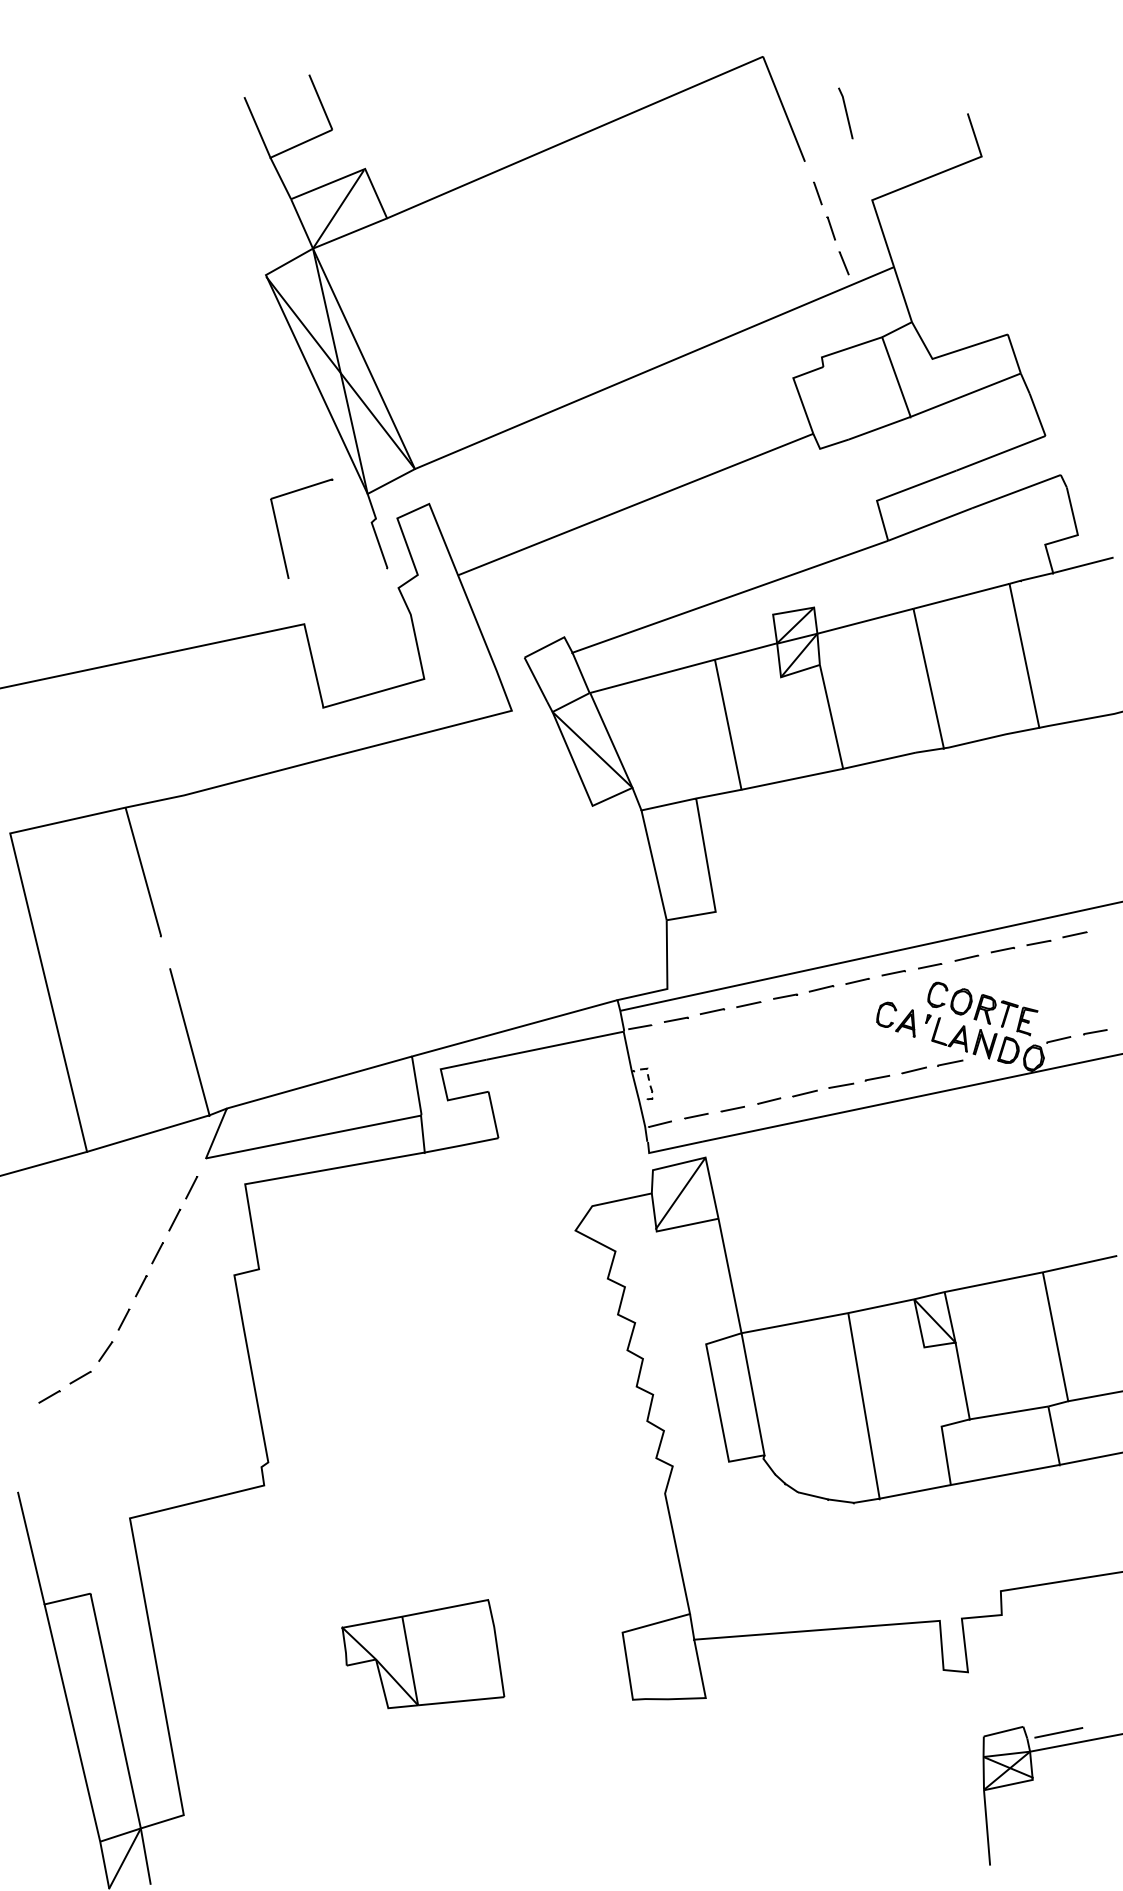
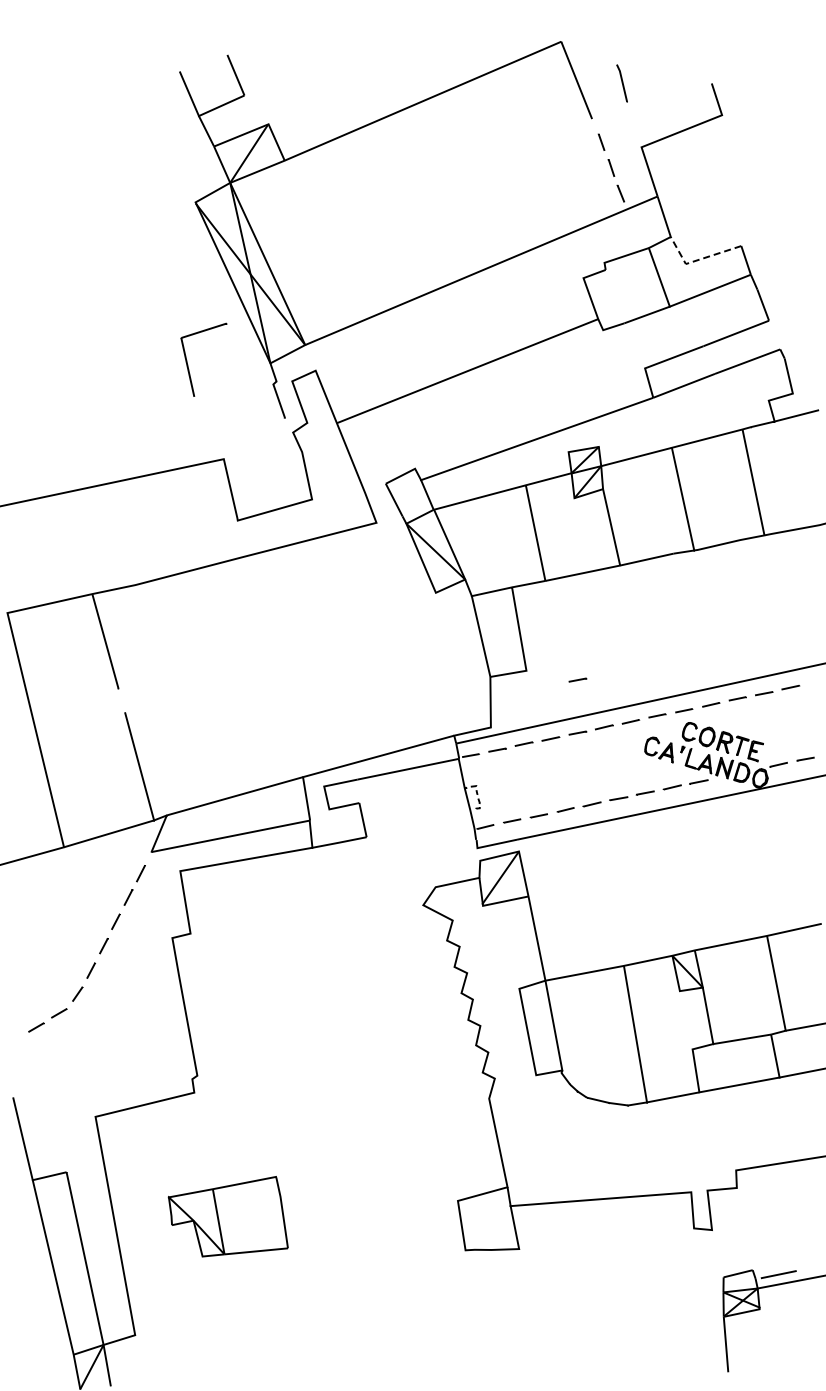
line: (949, 354) -> (698, 260), solid -> dashed
part: (280, 534) -> (188, 364), moved
line: (785, 923) -> (577, 679), added
part: (422, 1653) -> (227, 1216), moved

